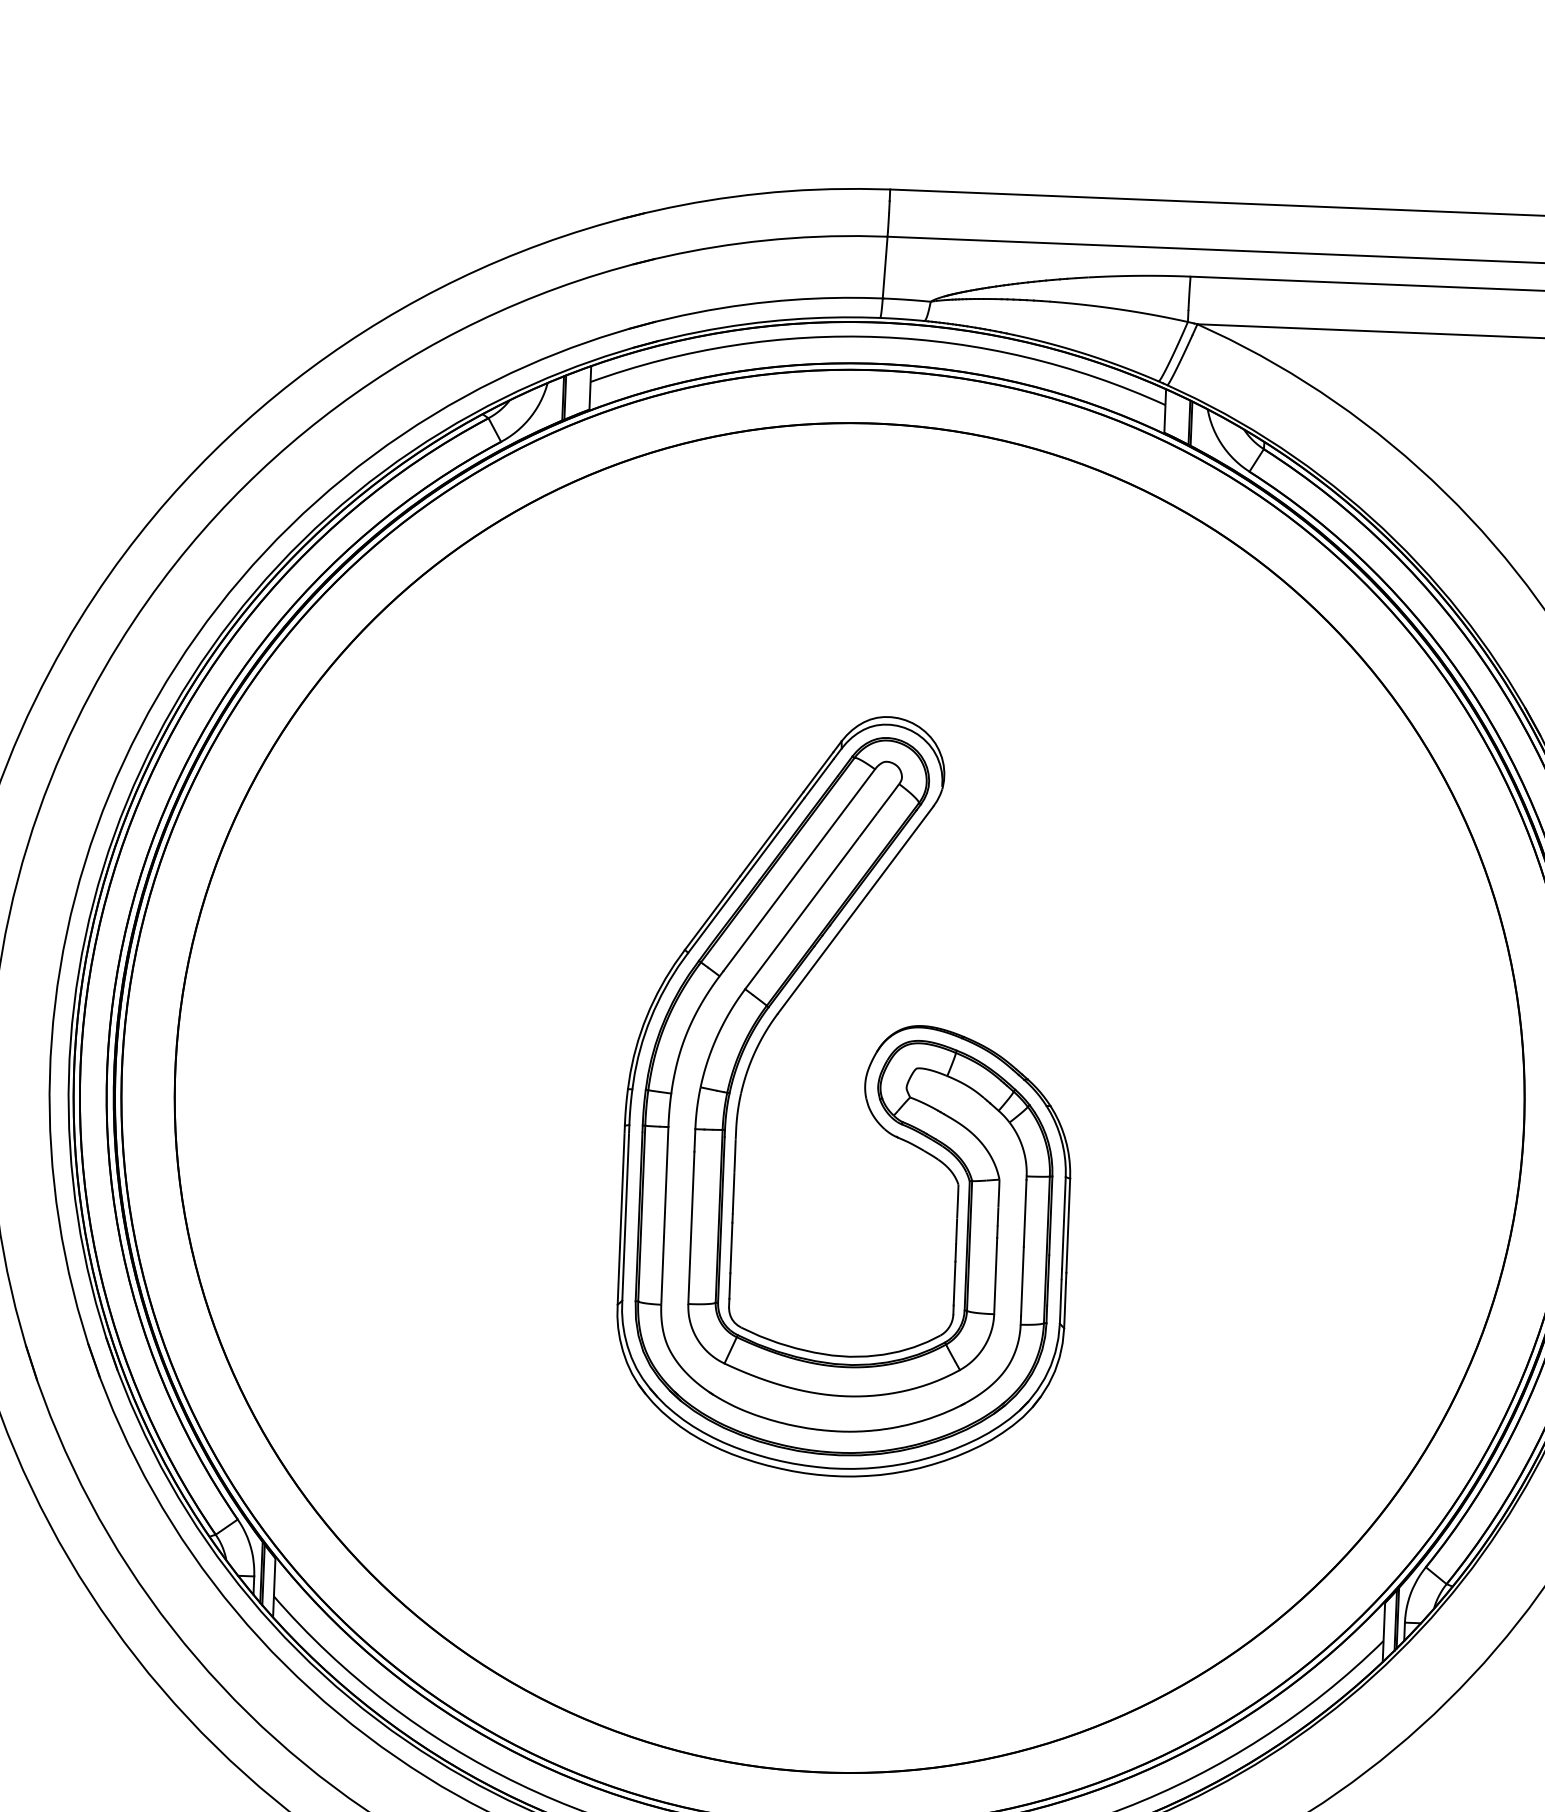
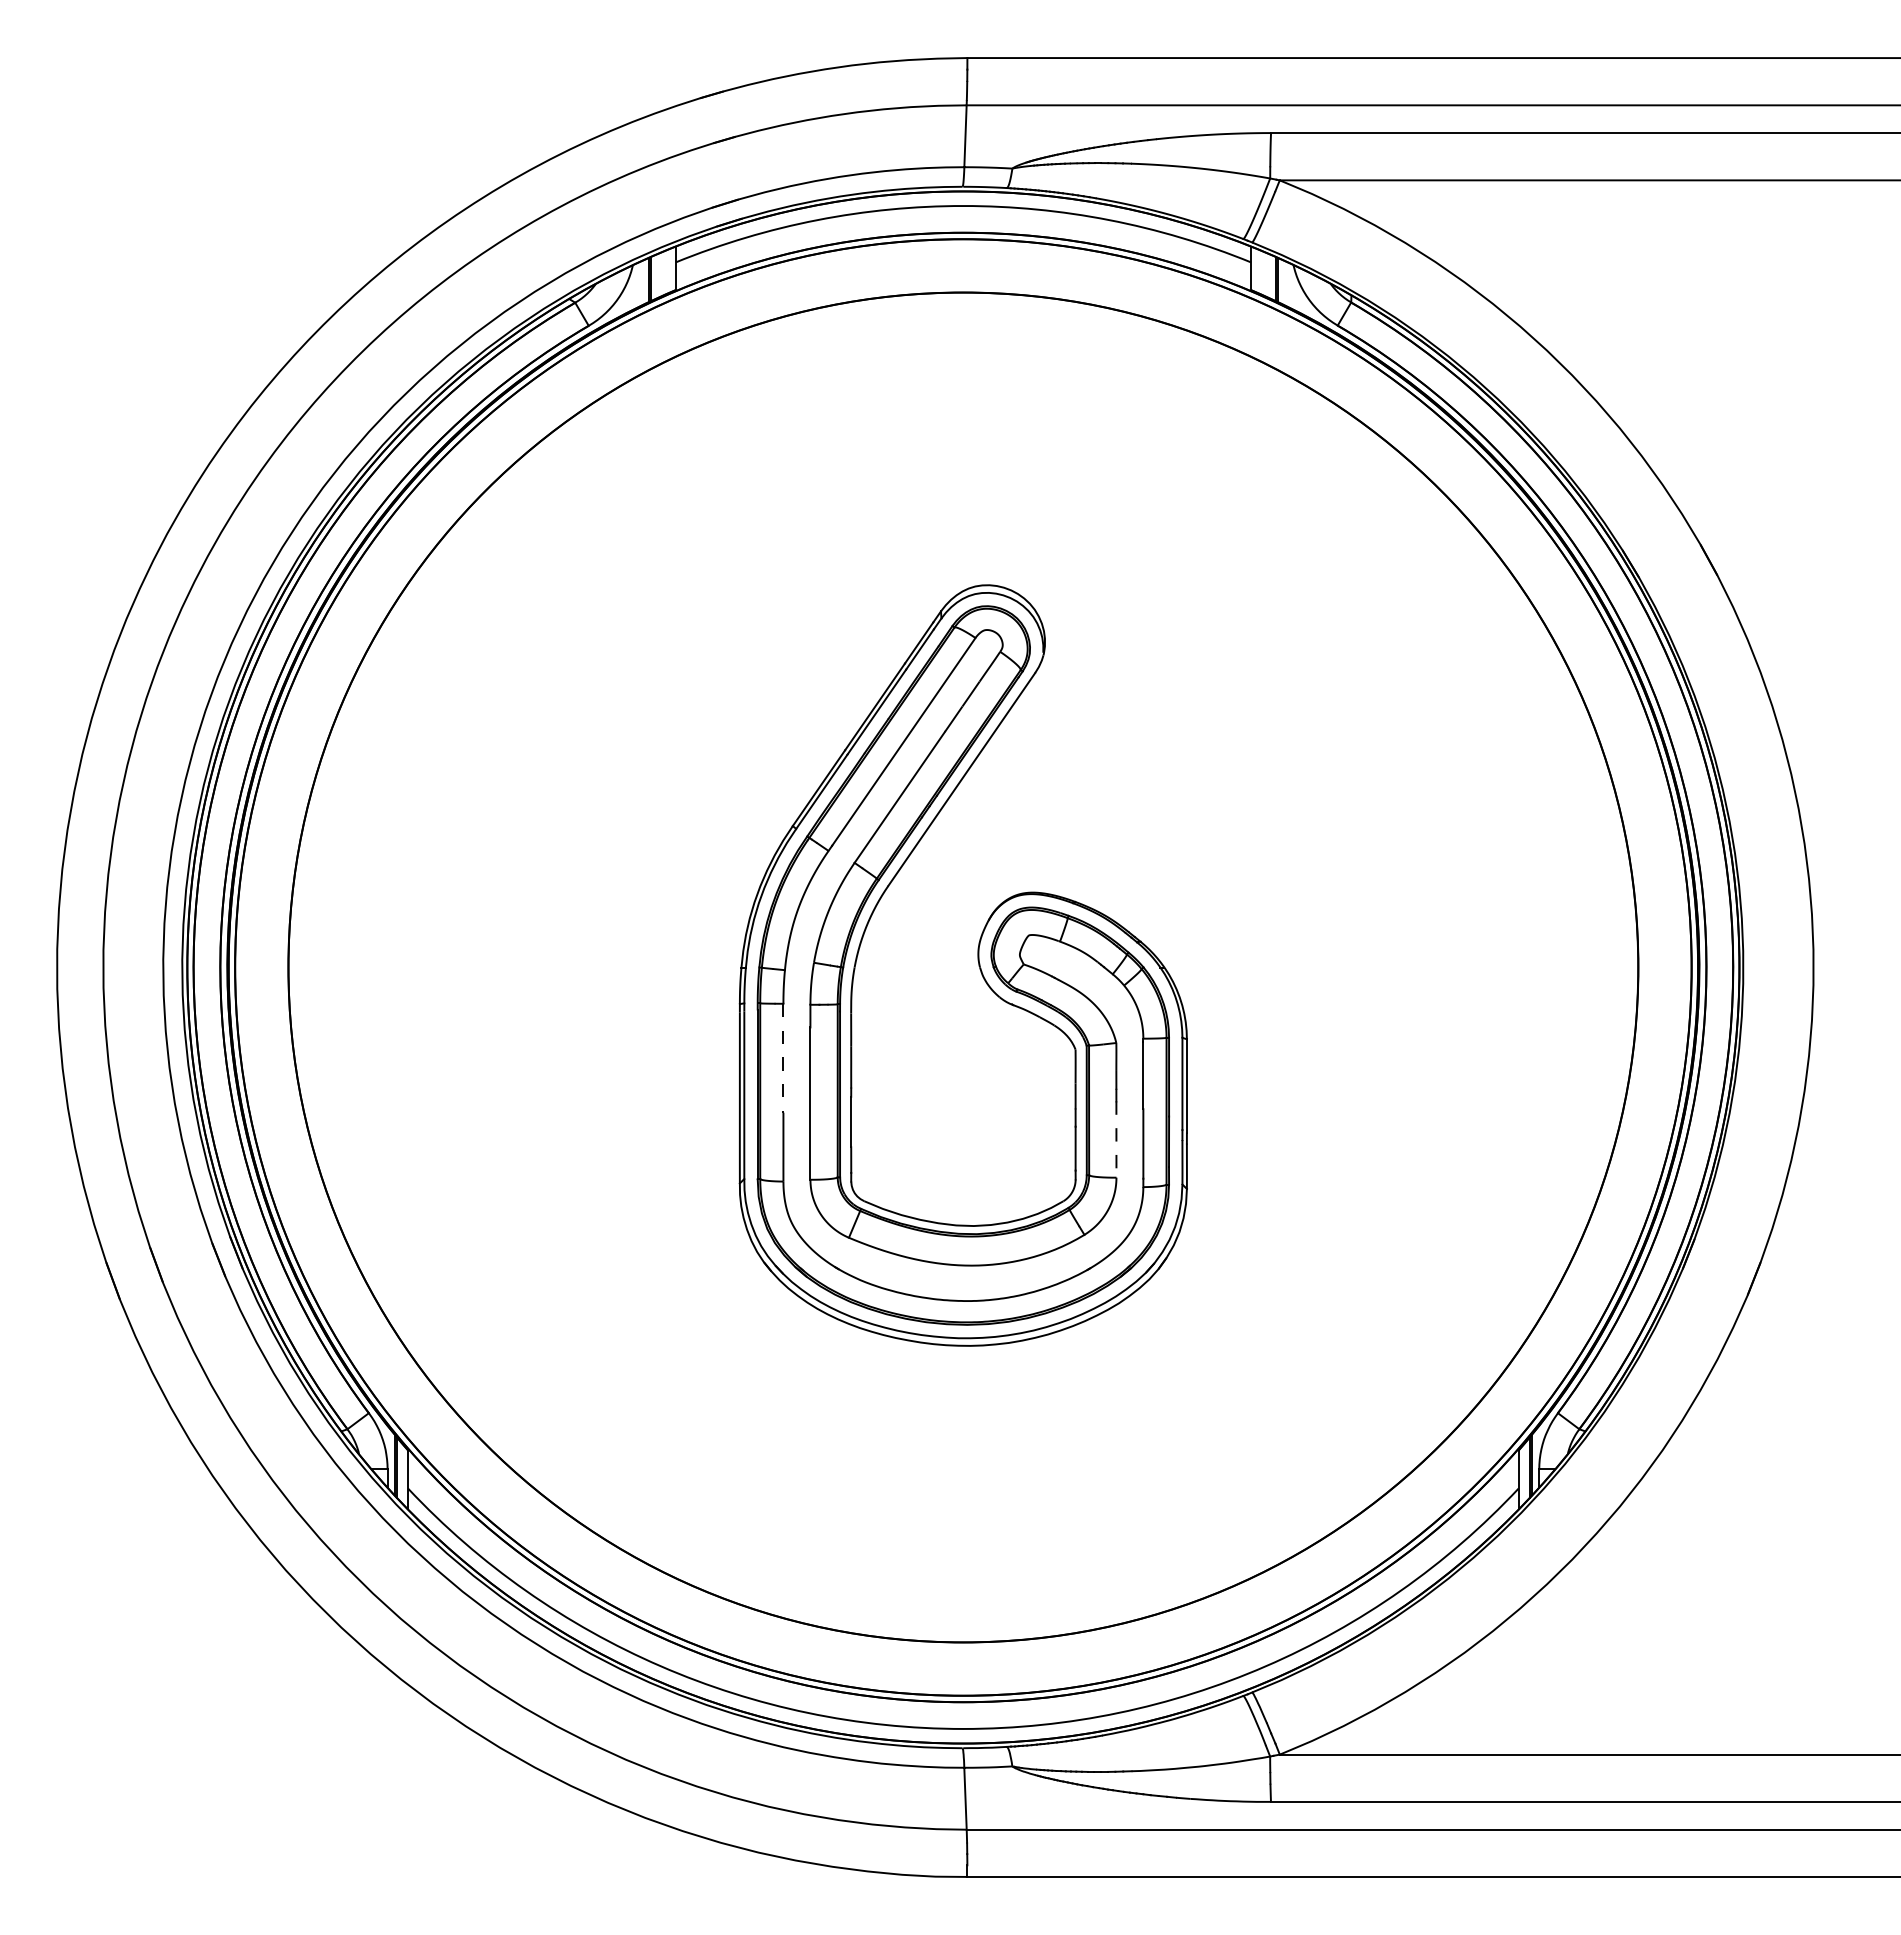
line: (666, 1181) -> (783, 1058), solid -> dashed
line: (995, 1277) -> (1116, 1140), solid -> dashed

